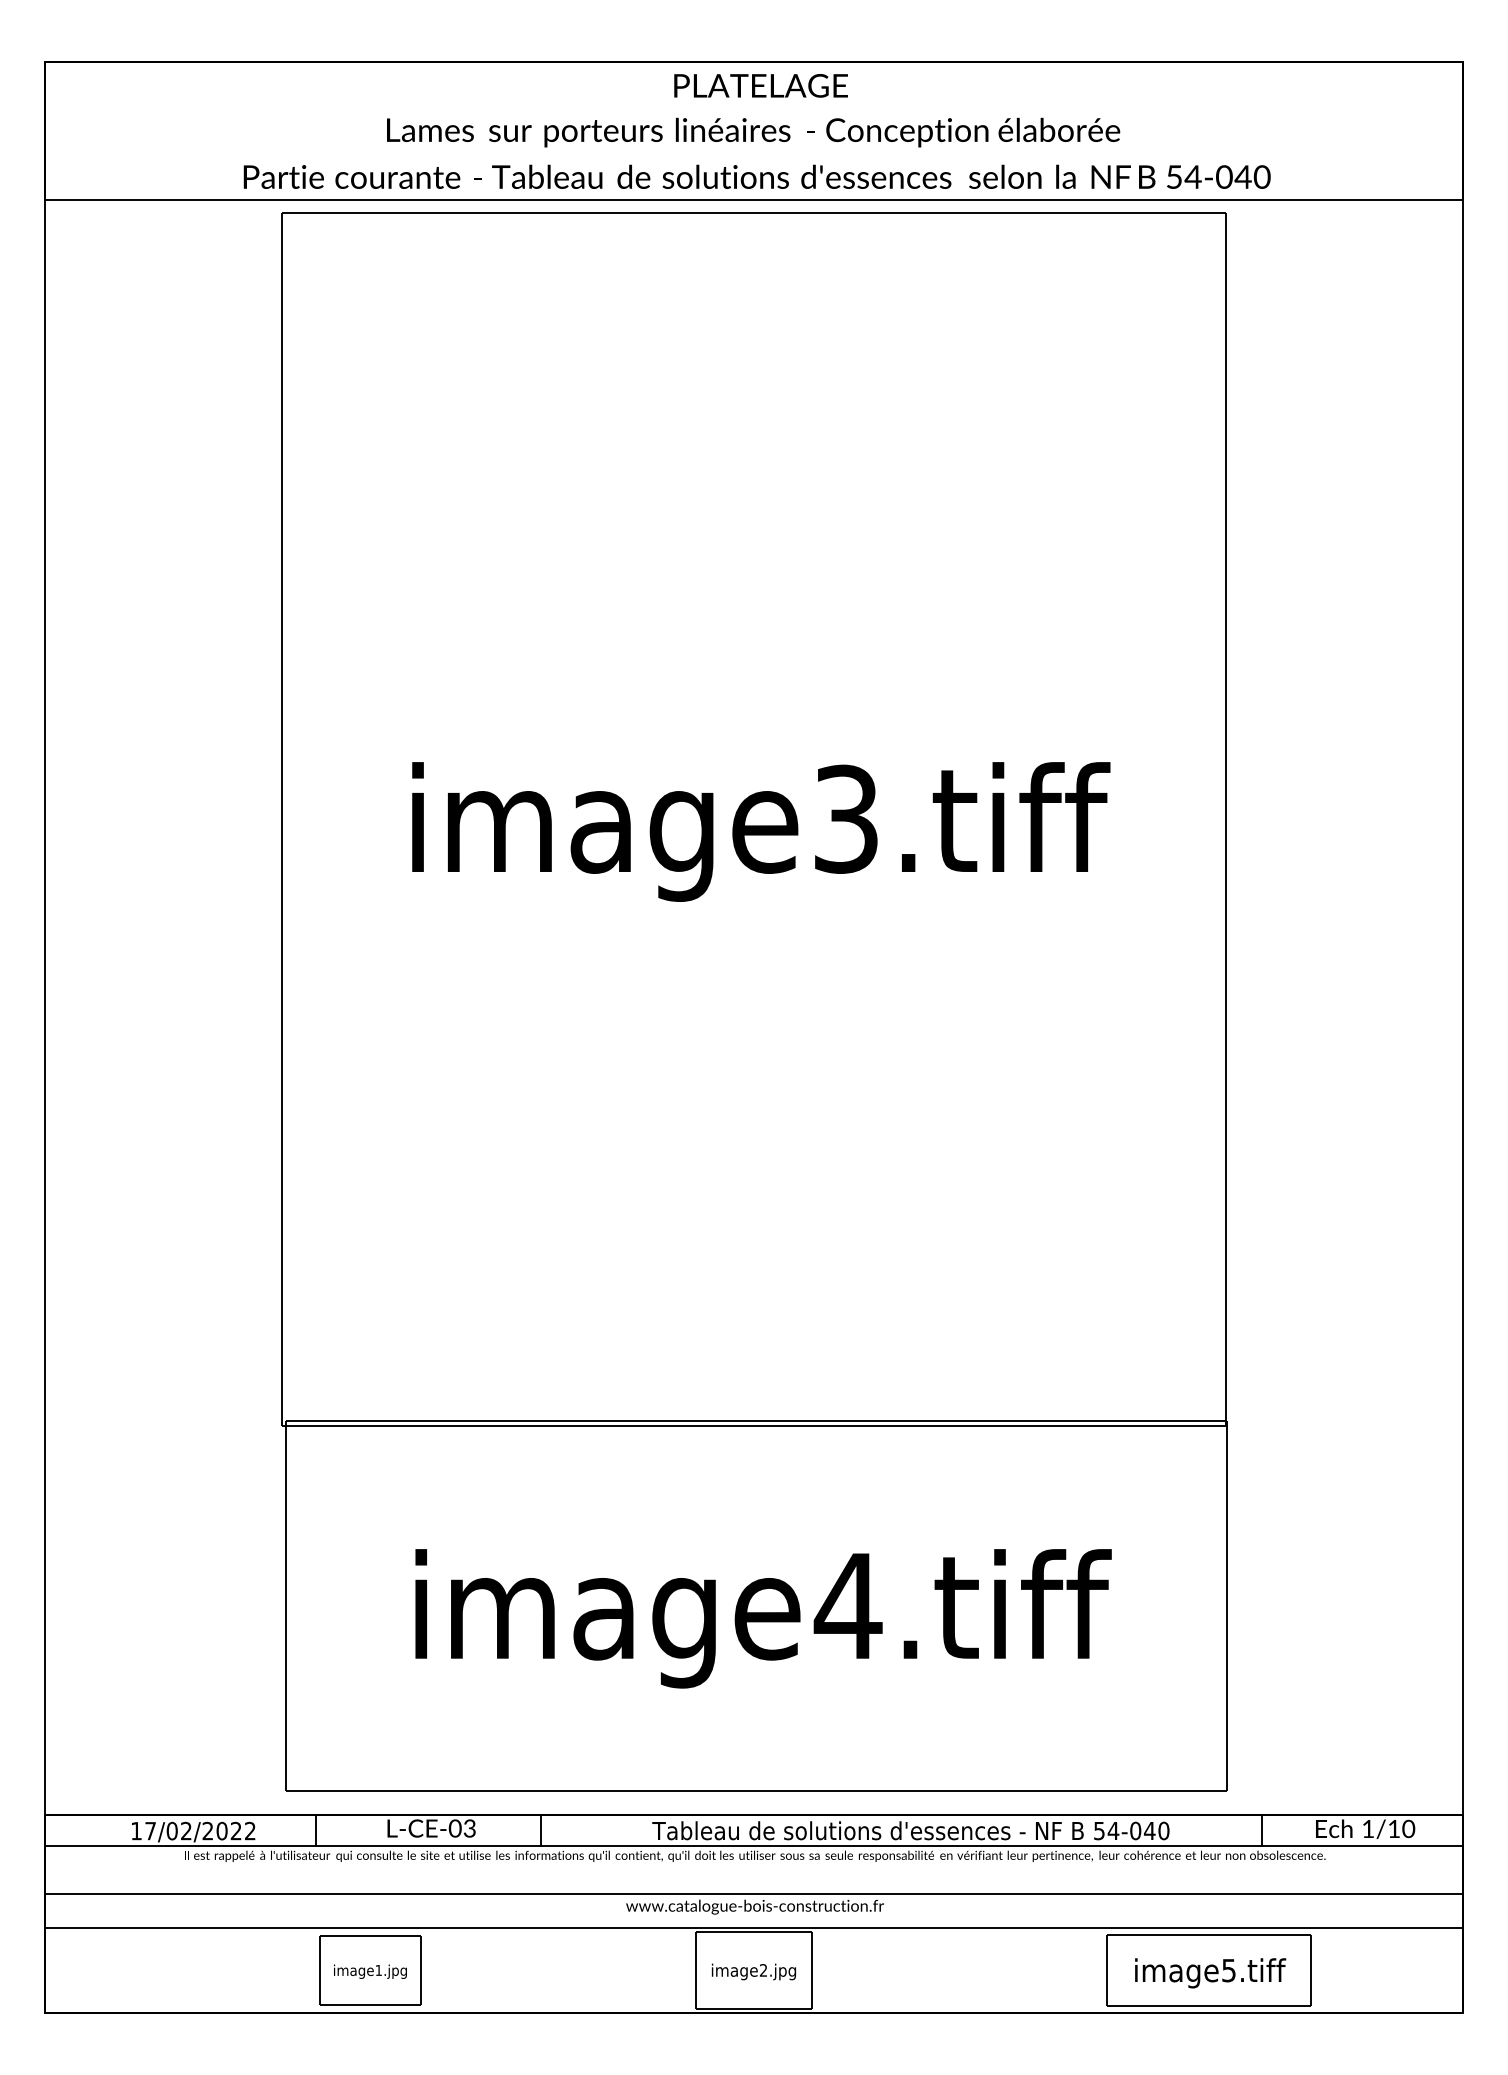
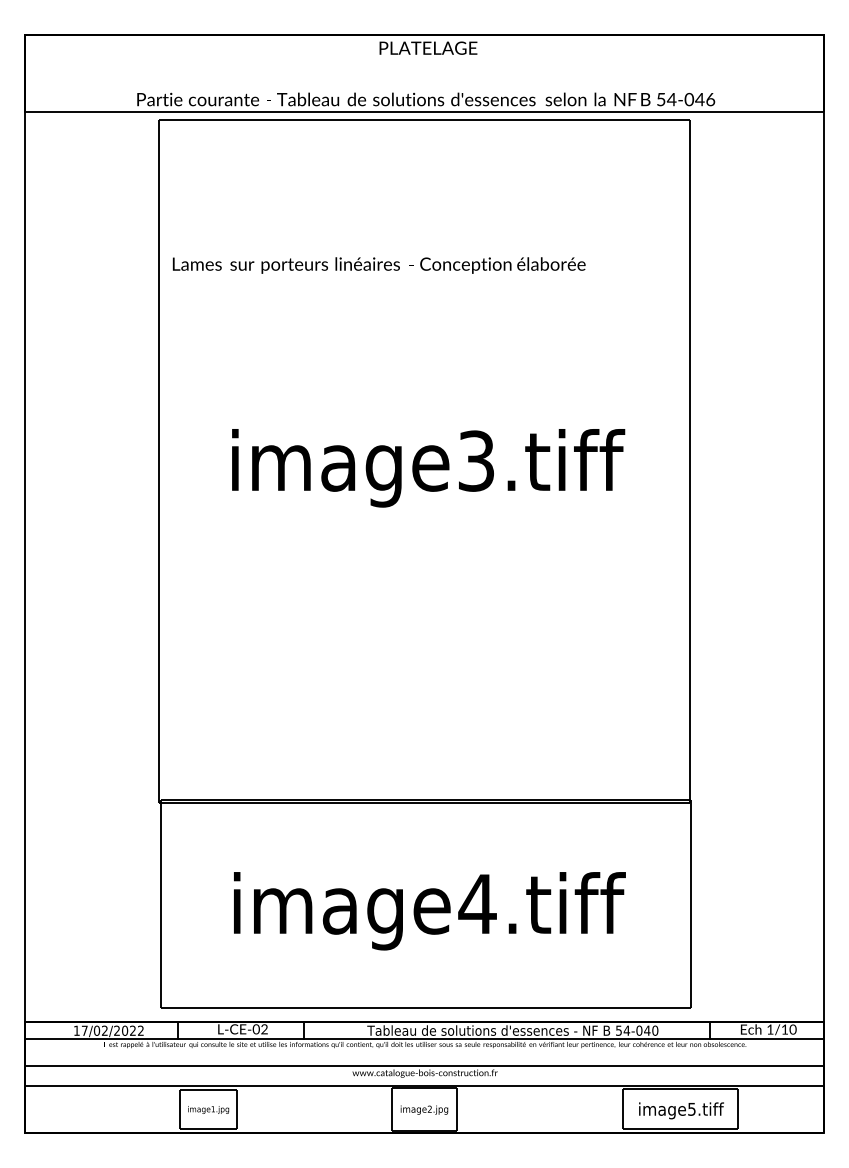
text: (752, 132) -> (378, 265), moved
text: (1261, 175) -> (710, 98), 54-040 -> 54-046
text: (469, 1830) -> (264, 1030), \c16711848;L-CE-03 -> \c16711848;L-CE-02

